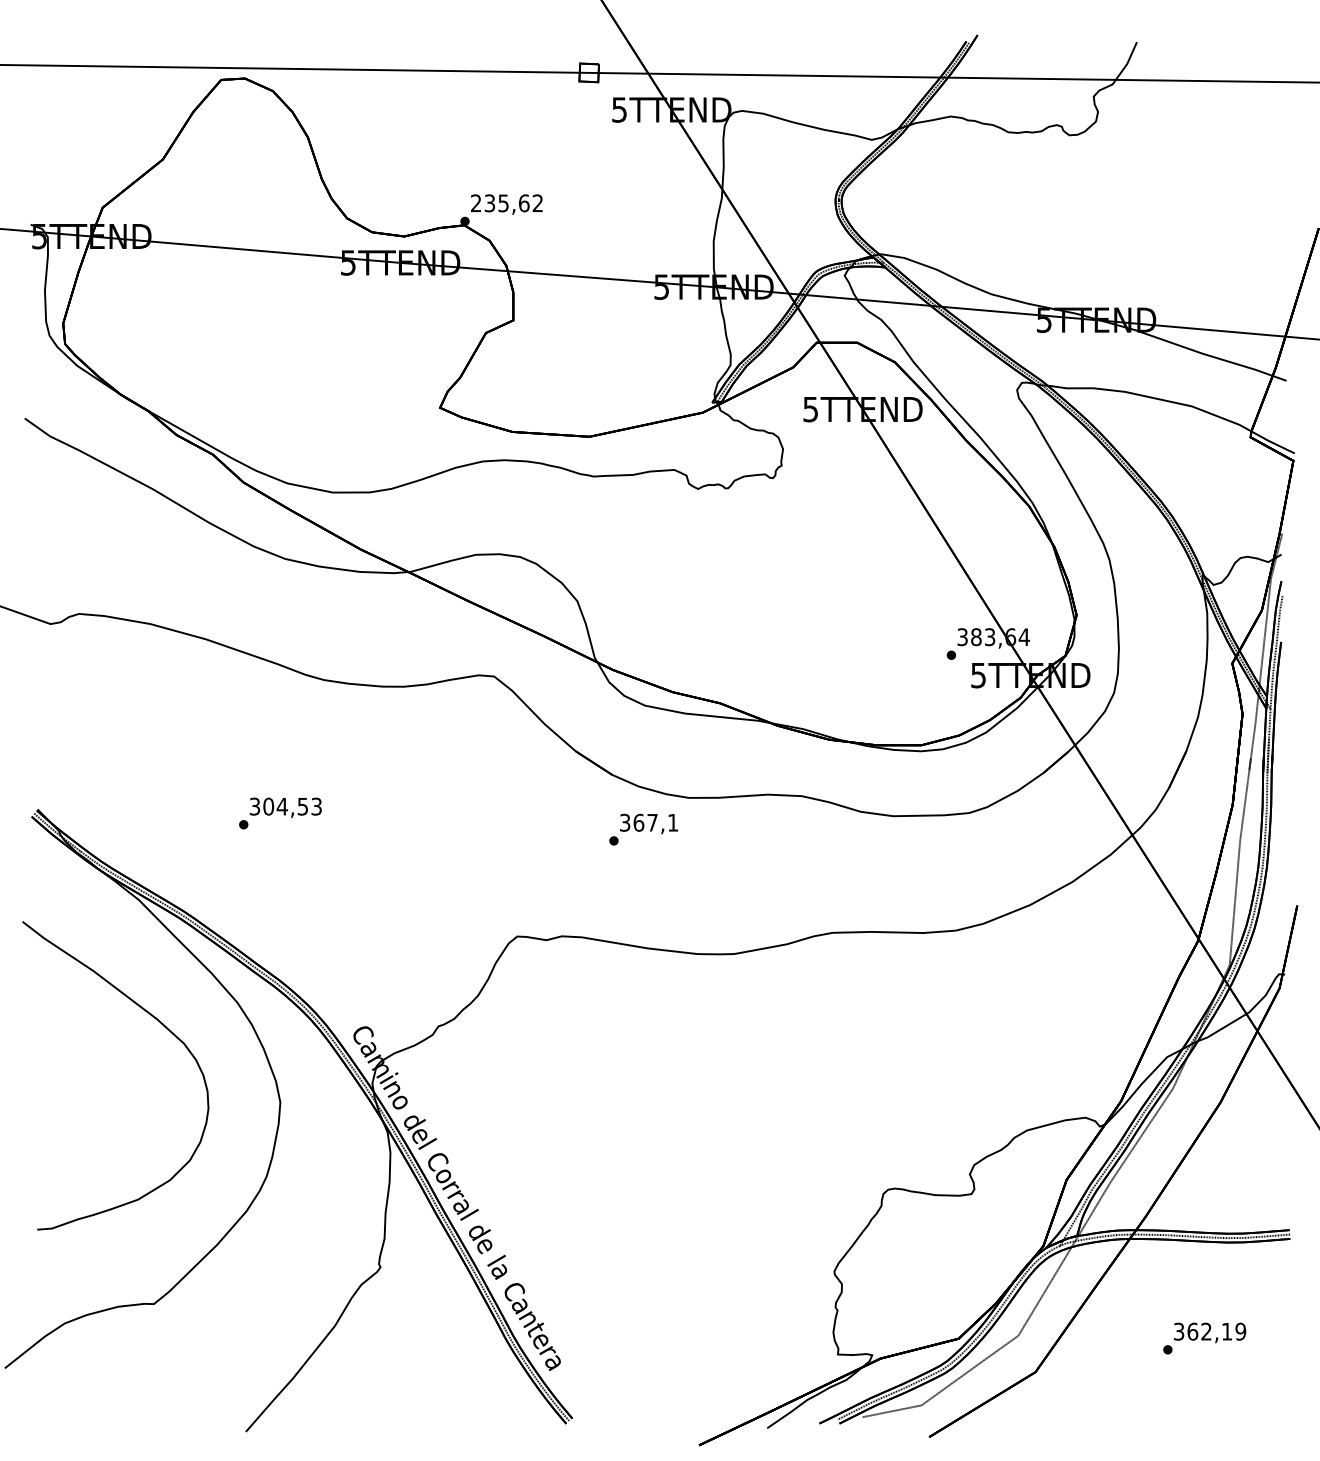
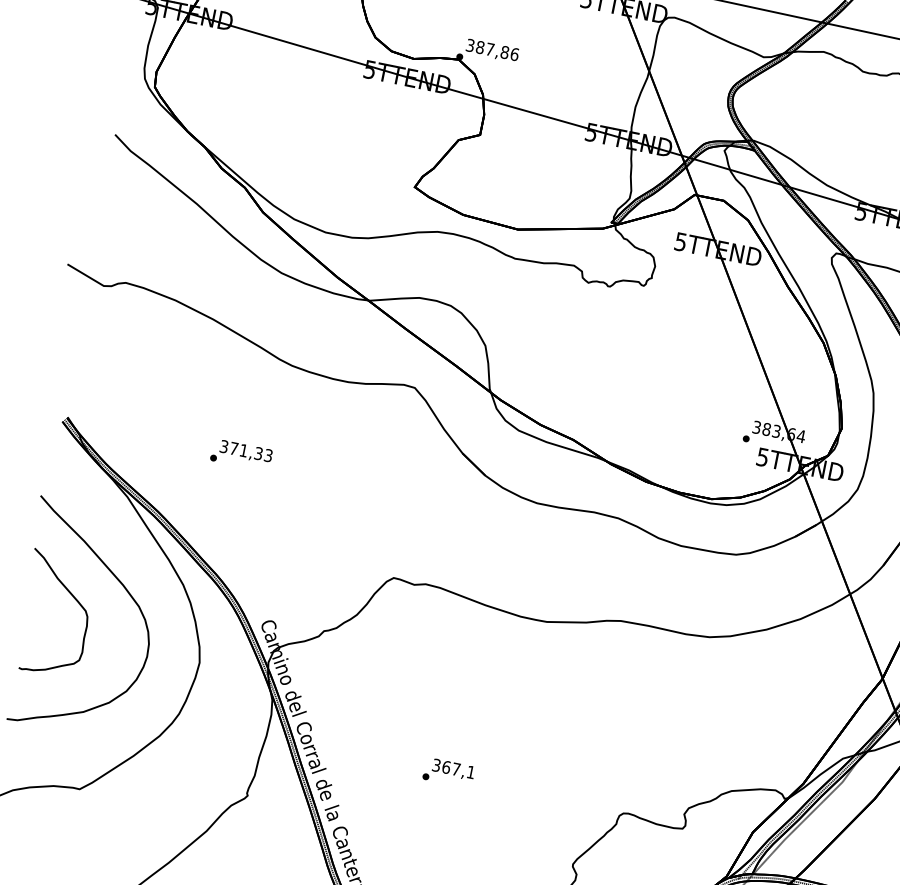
text: (507, 203) -> (492, 50), 235,62 -> 387,86
text: (285, 806) -> (246, 451), 304,53 -> 371,33
text: (643, 829) -> (448, 772), moved
part: (96, 1051) -> (74, 599), added

